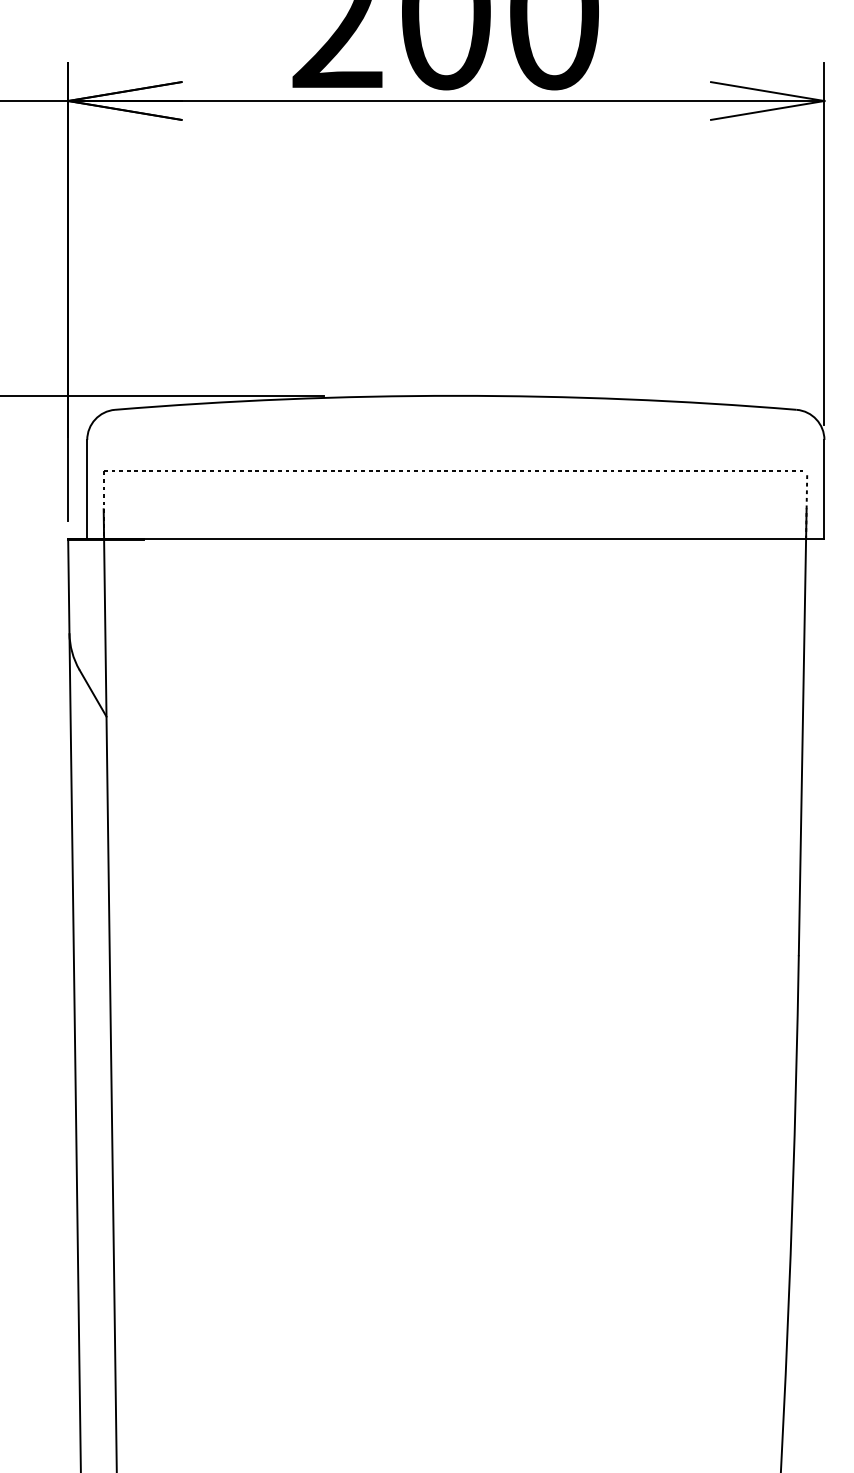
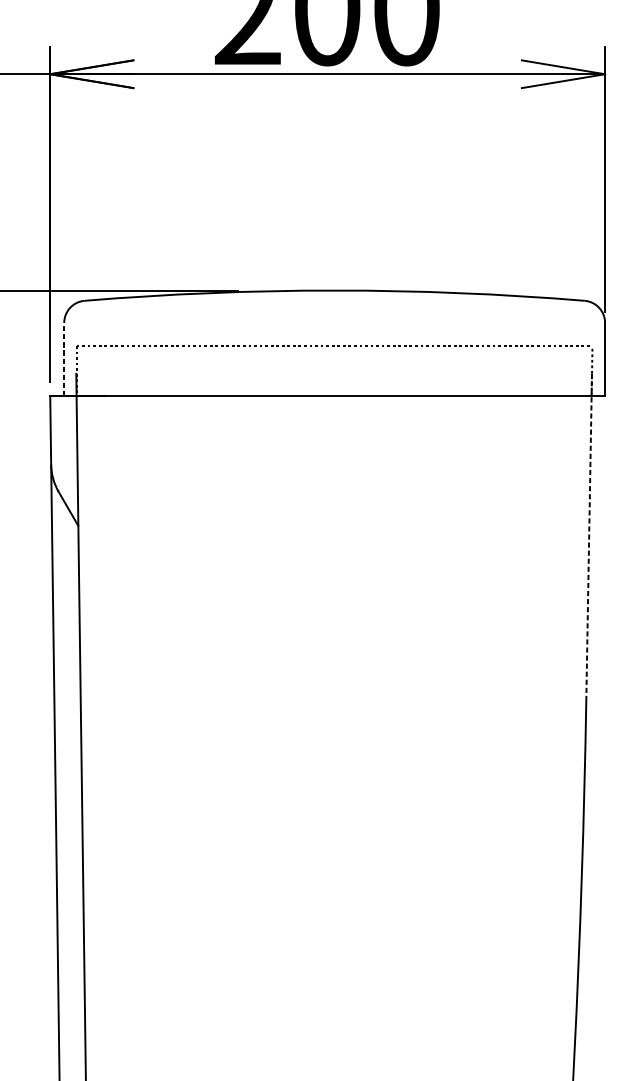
line: (87, 489) -> (64, 359), solid -> dashed
line: (802, 731) -> (589, 536), solid -> dashed

